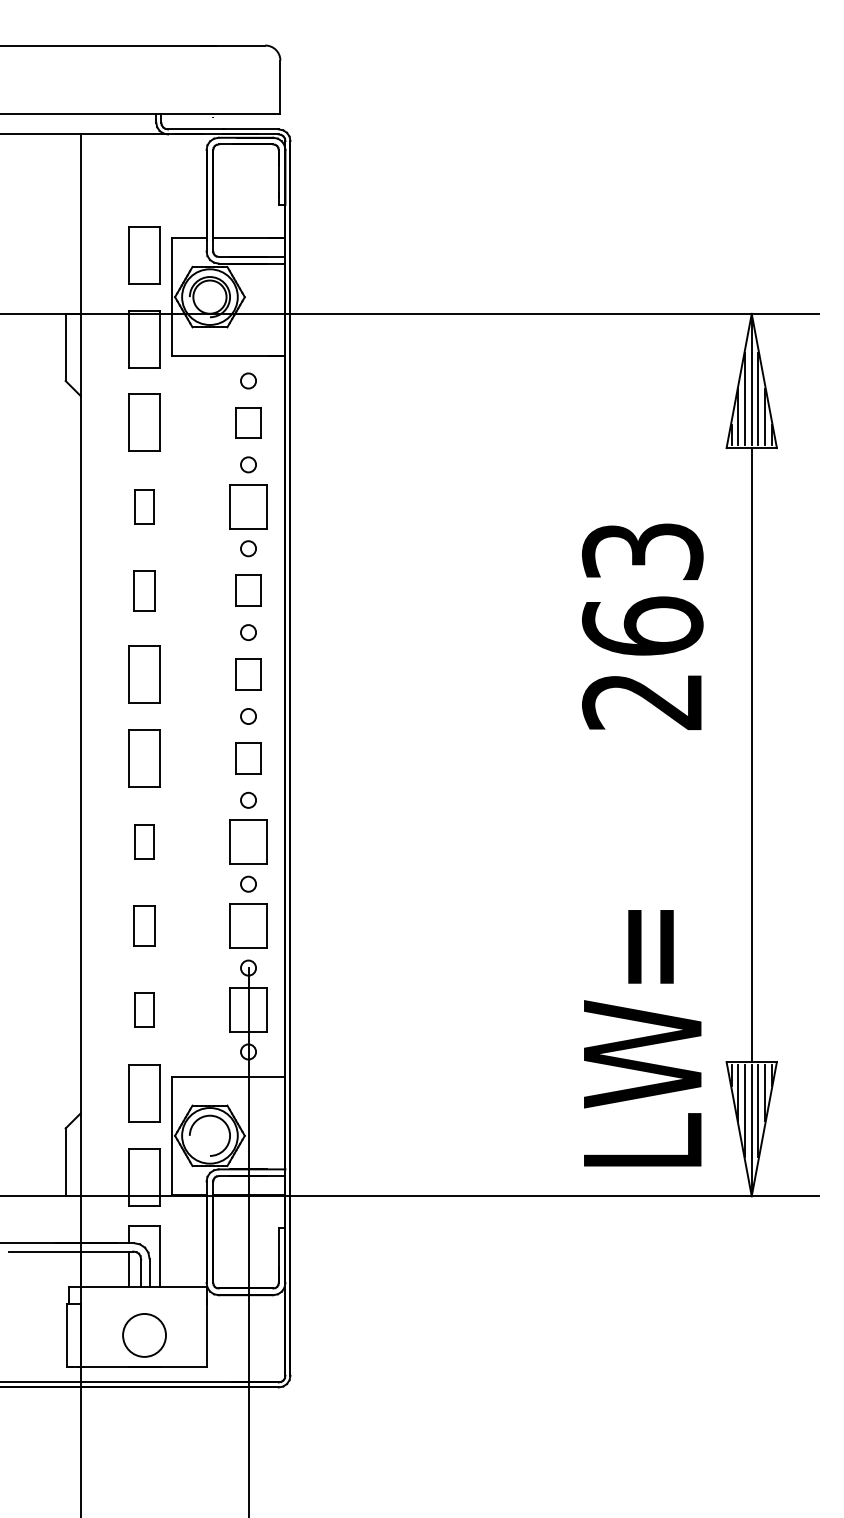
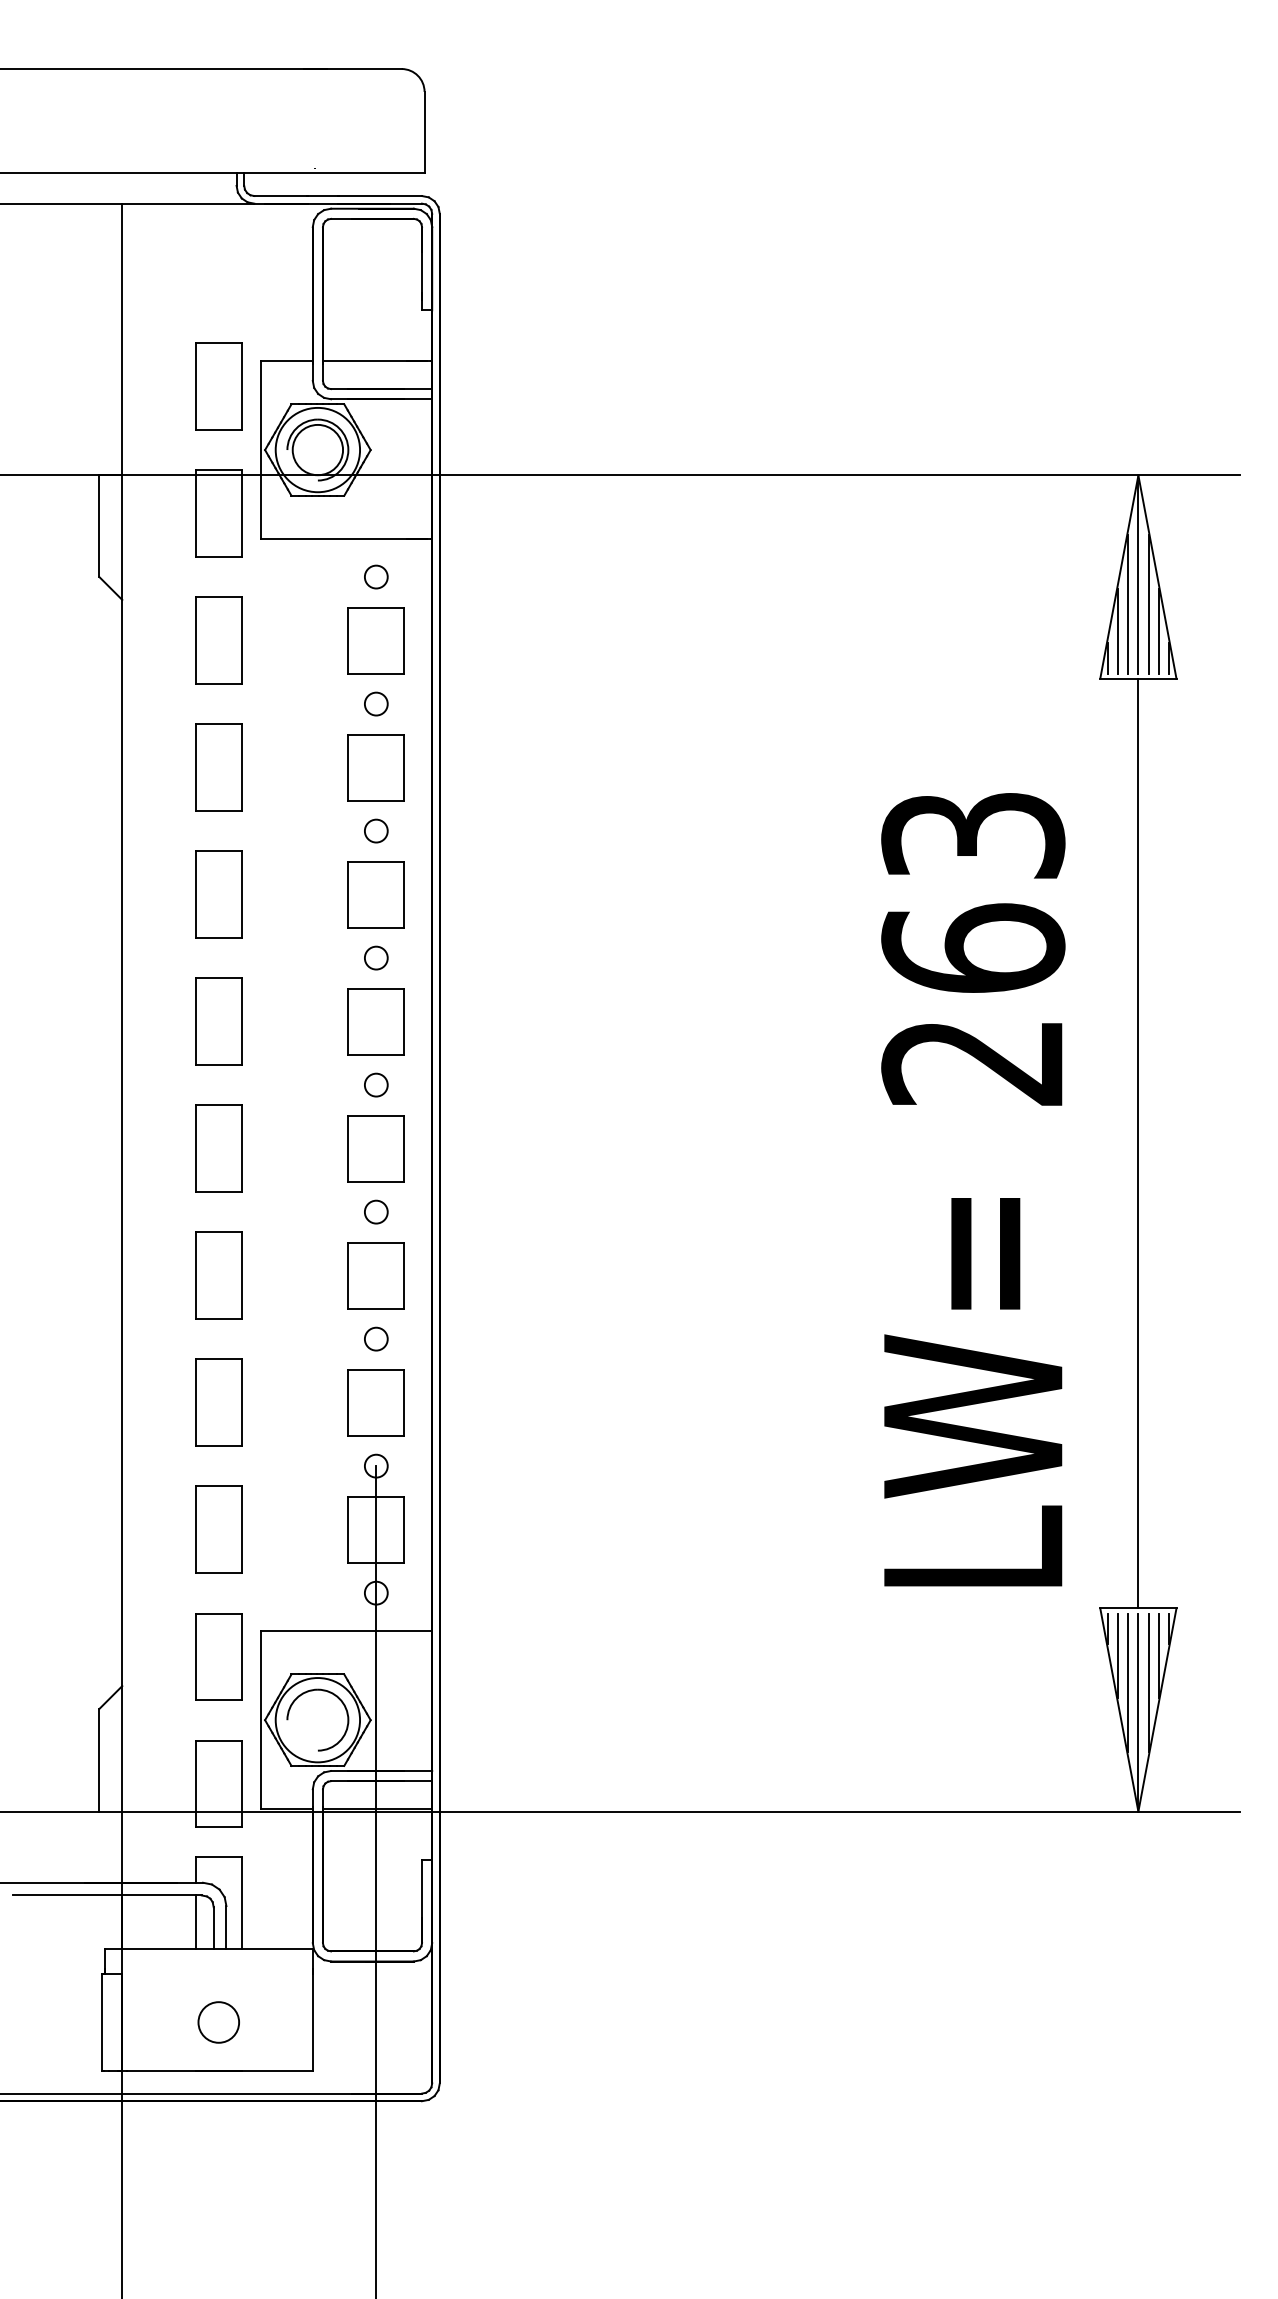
part: (248, 422) -> (376, 639), size x1.43
part: (144, 506) -> (218, 767), size x1.67
part: (144, 590) -> (218, 894), size x1.43
part: (248, 590) -> (376, 894), size x1.43
part: (248, 674) -> (376, 1021), size x1.43
part: (248, 758) -> (376, 1148), size x1.43
part: (144, 842) -> (218, 1275), size x1.67
part: (144, 926) -> (218, 1403), size x1.43
part: (144, 1010) -> (218, 1530), size x1.67
text: (642, 1038) -> (972, 1392), moved
circle: (144, 1335) -> (218, 2022), size x0.62

